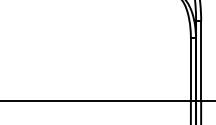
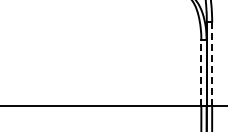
line: (201, 61) -> (212, 64), solid -> dashed
line: (191, 69) -> (201, 73), solid -> dashed

